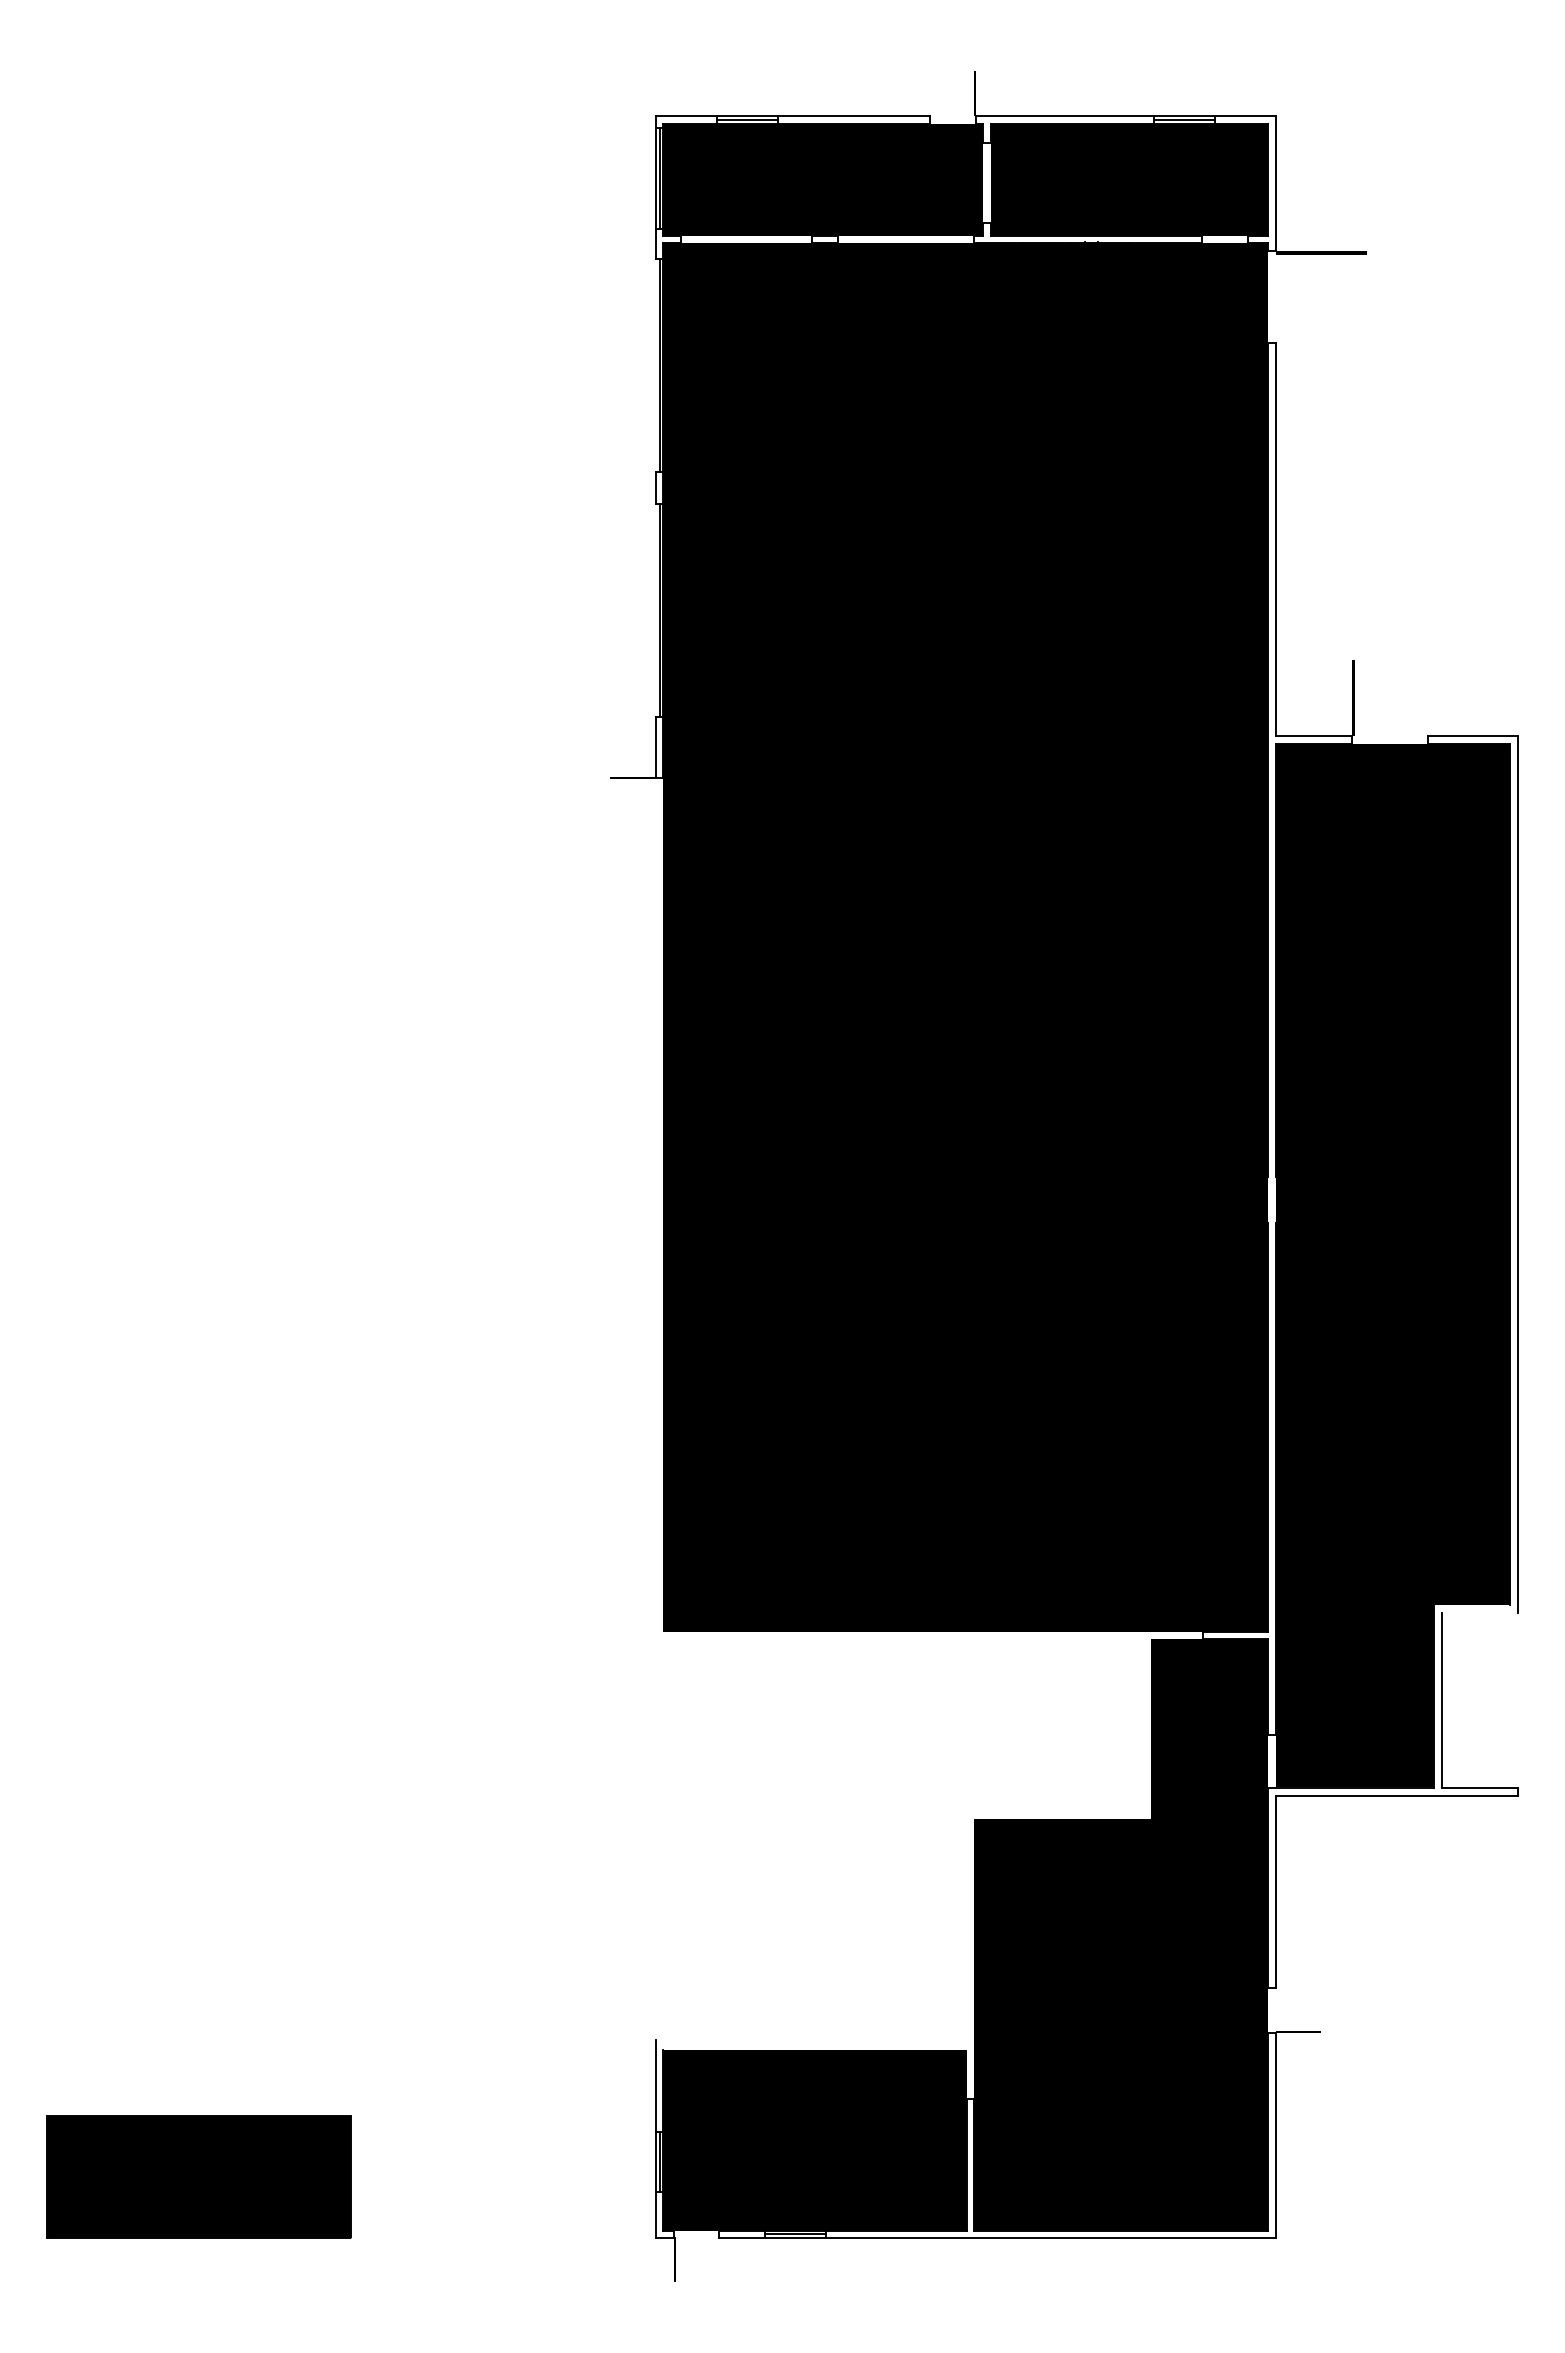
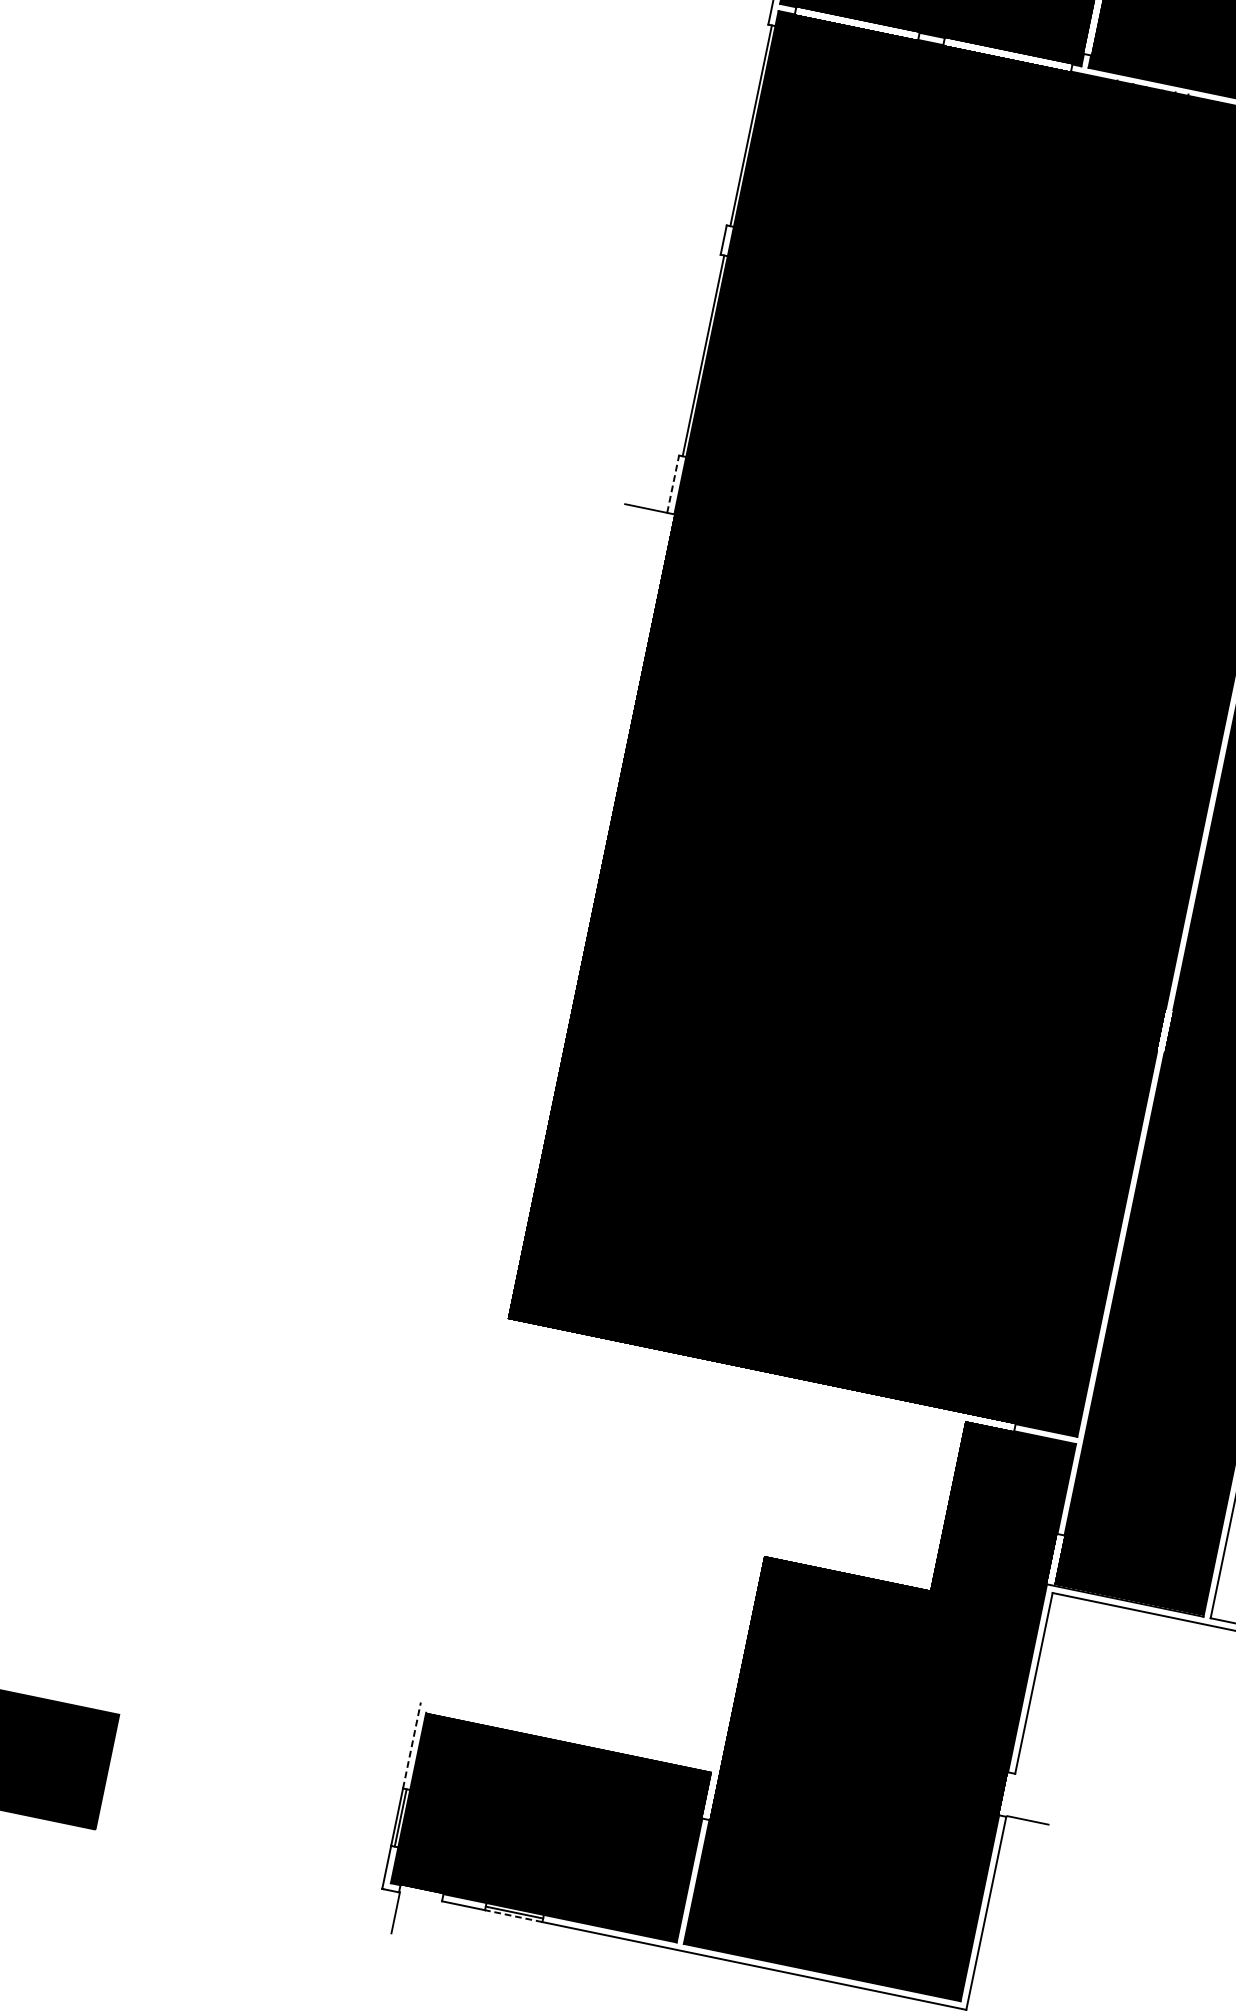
line: (655, 746) -> (672, 483), solid -> dashed
line: (655, 2085) -> (411, 1745), solid -> dashed
line: (794, 2238) -> (512, 1916), solid -> dashed

